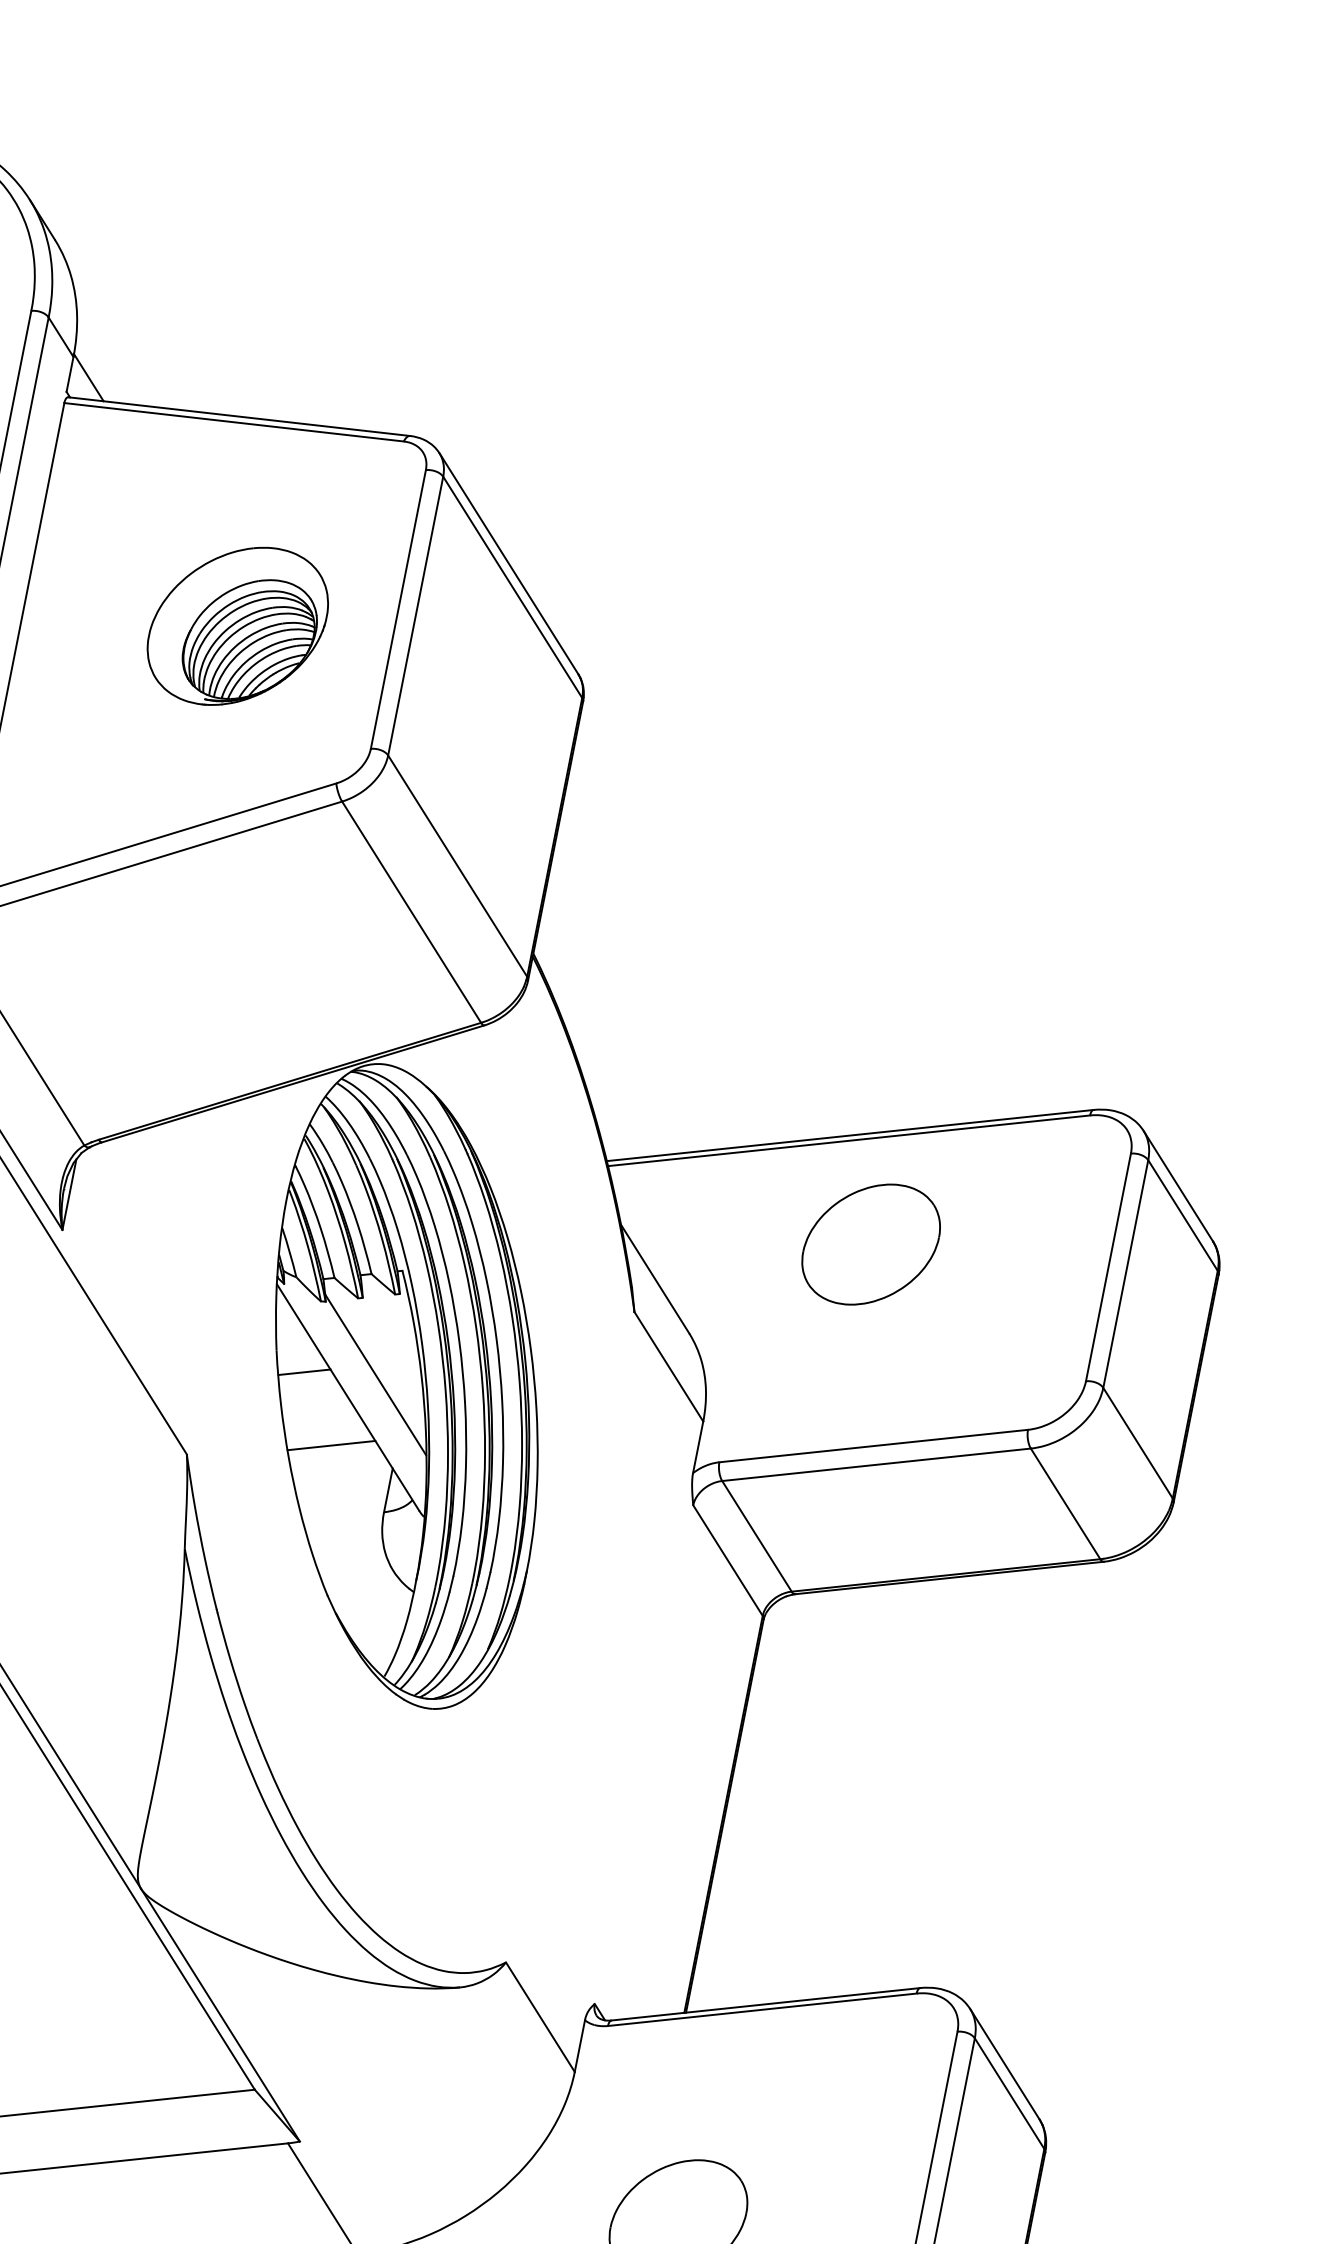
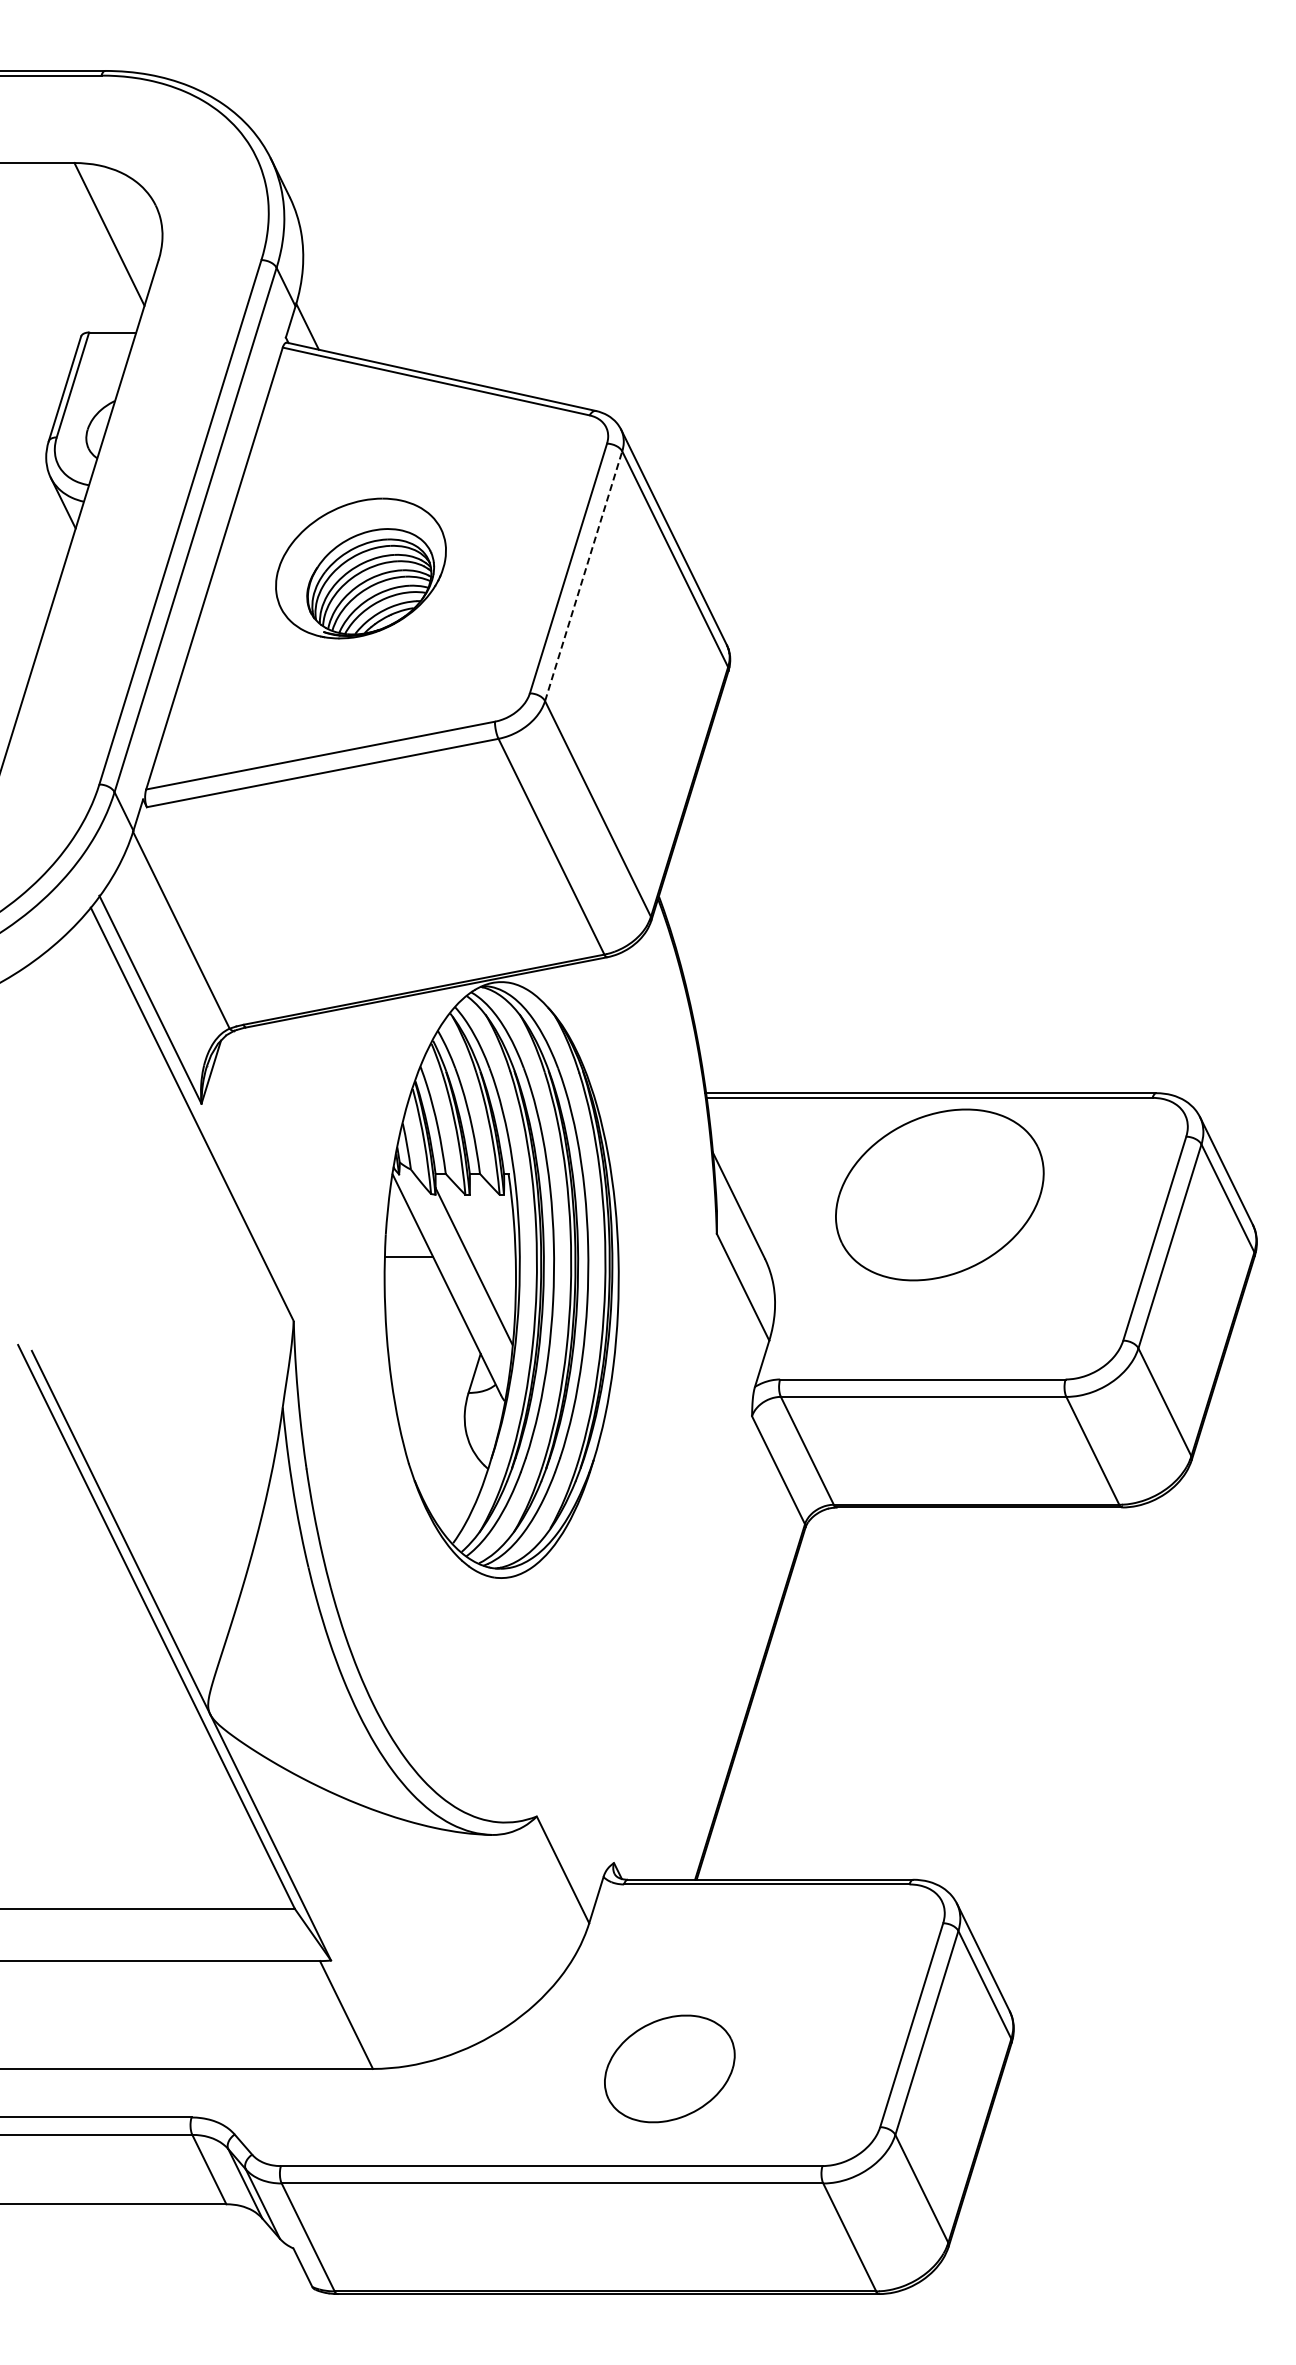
line: (415, 616) -> (583, 576), solid -> dashed
part: (237, 626) -> (360, 568), moved
part: (870, 1244) -> (939, 1194), size x1.6
line: (331, 1445) -> (426, 1326), removed

